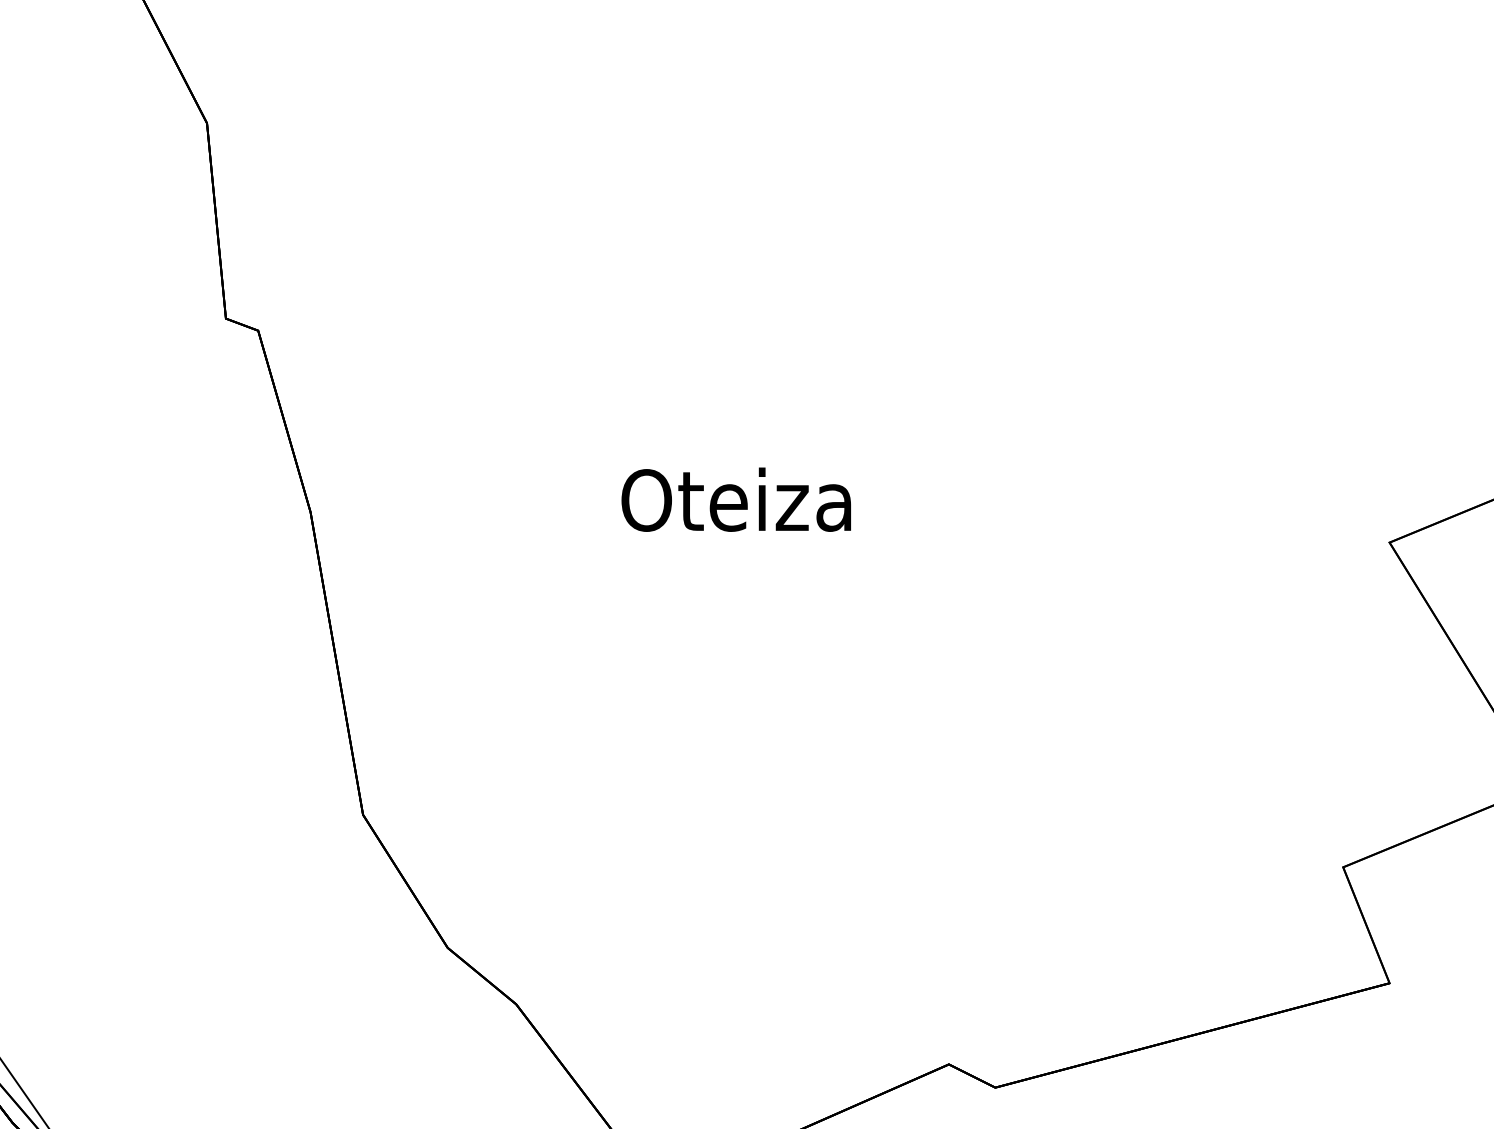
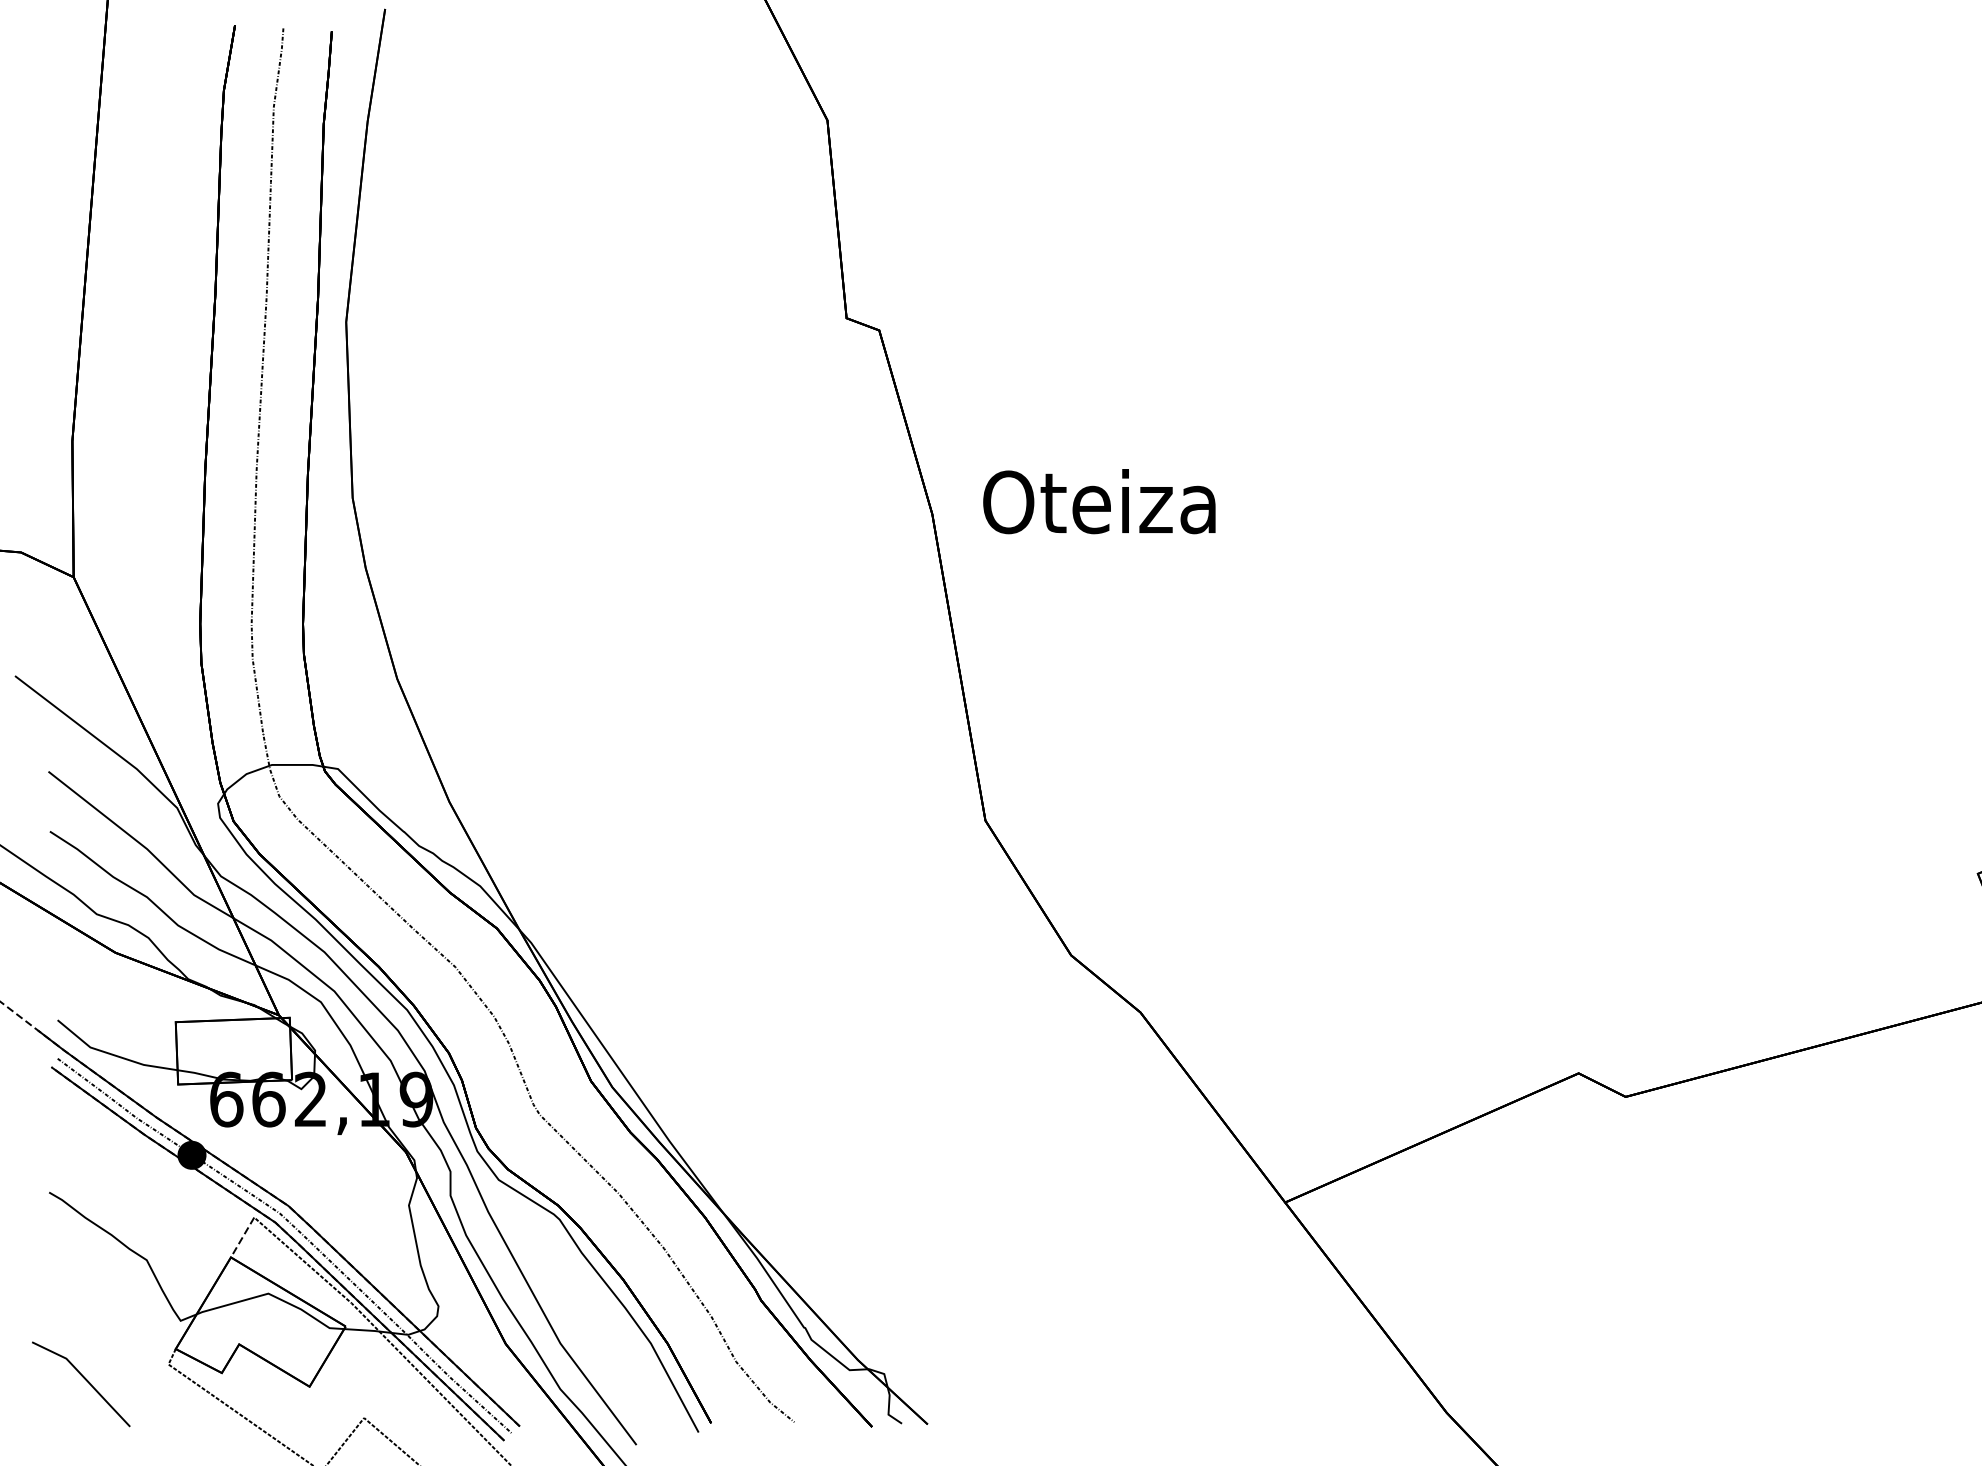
text: (736, 499) -> (1099, 501), moved

